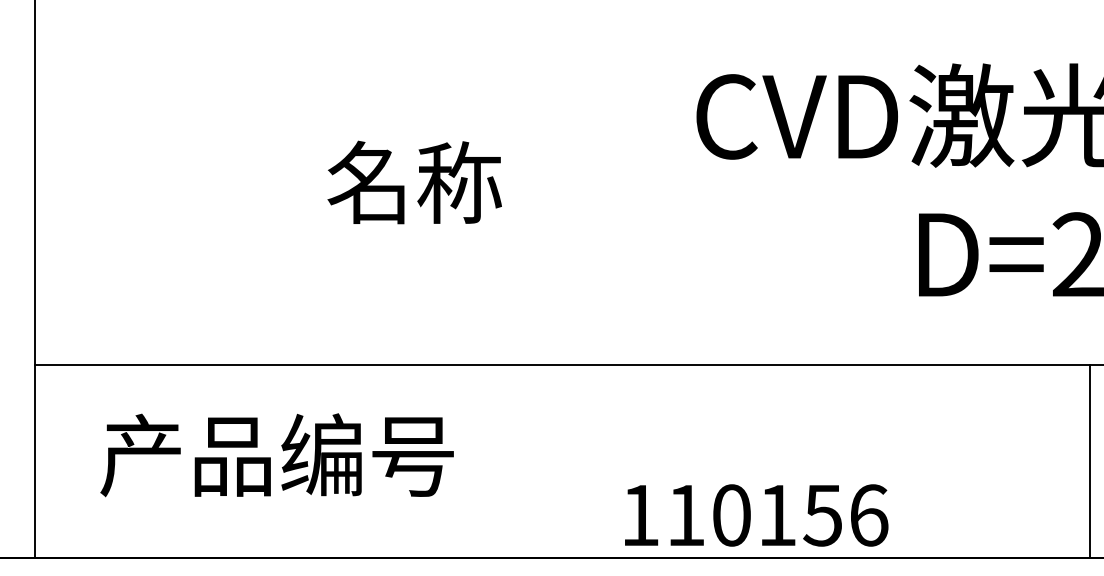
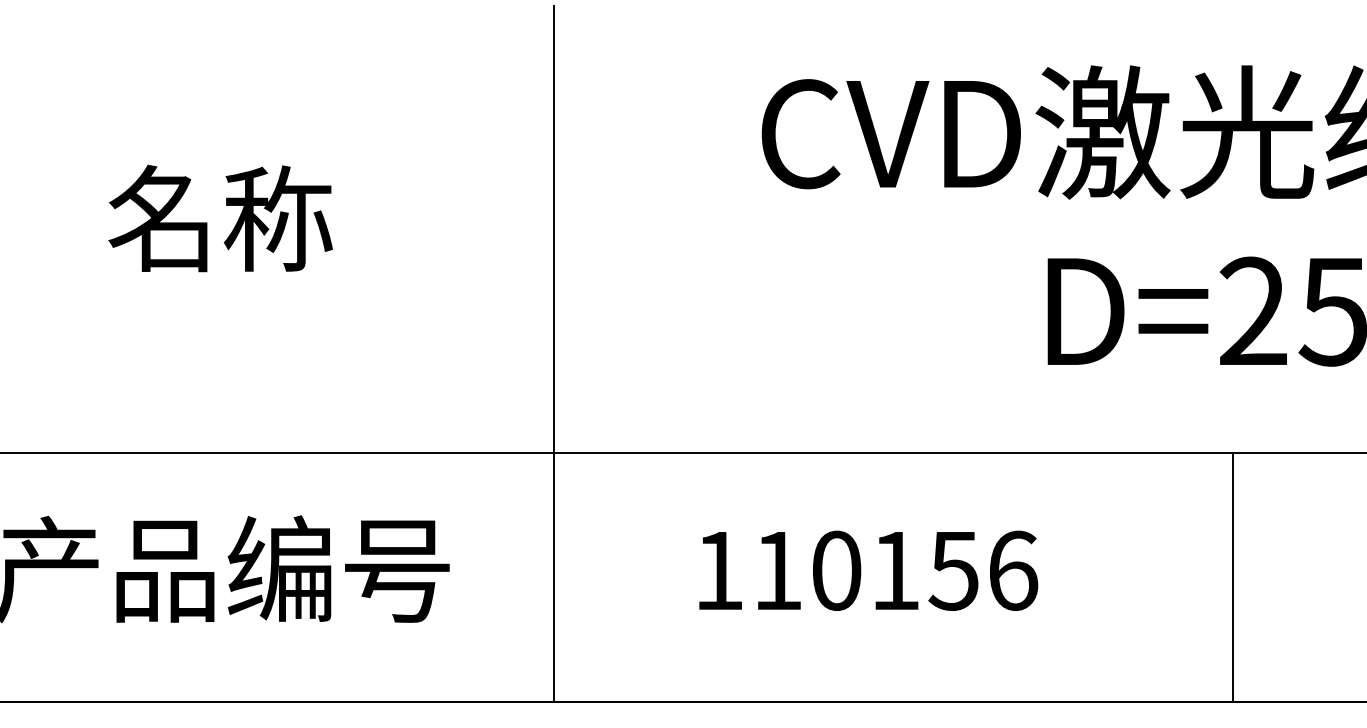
text: (414, 182) -> (220, 218), moved
line: (534, 287) -> (553, 353), added
line: (1090, 461) -> (1233, 577), moved
text: (756, 515) -> (868, 570), moved

